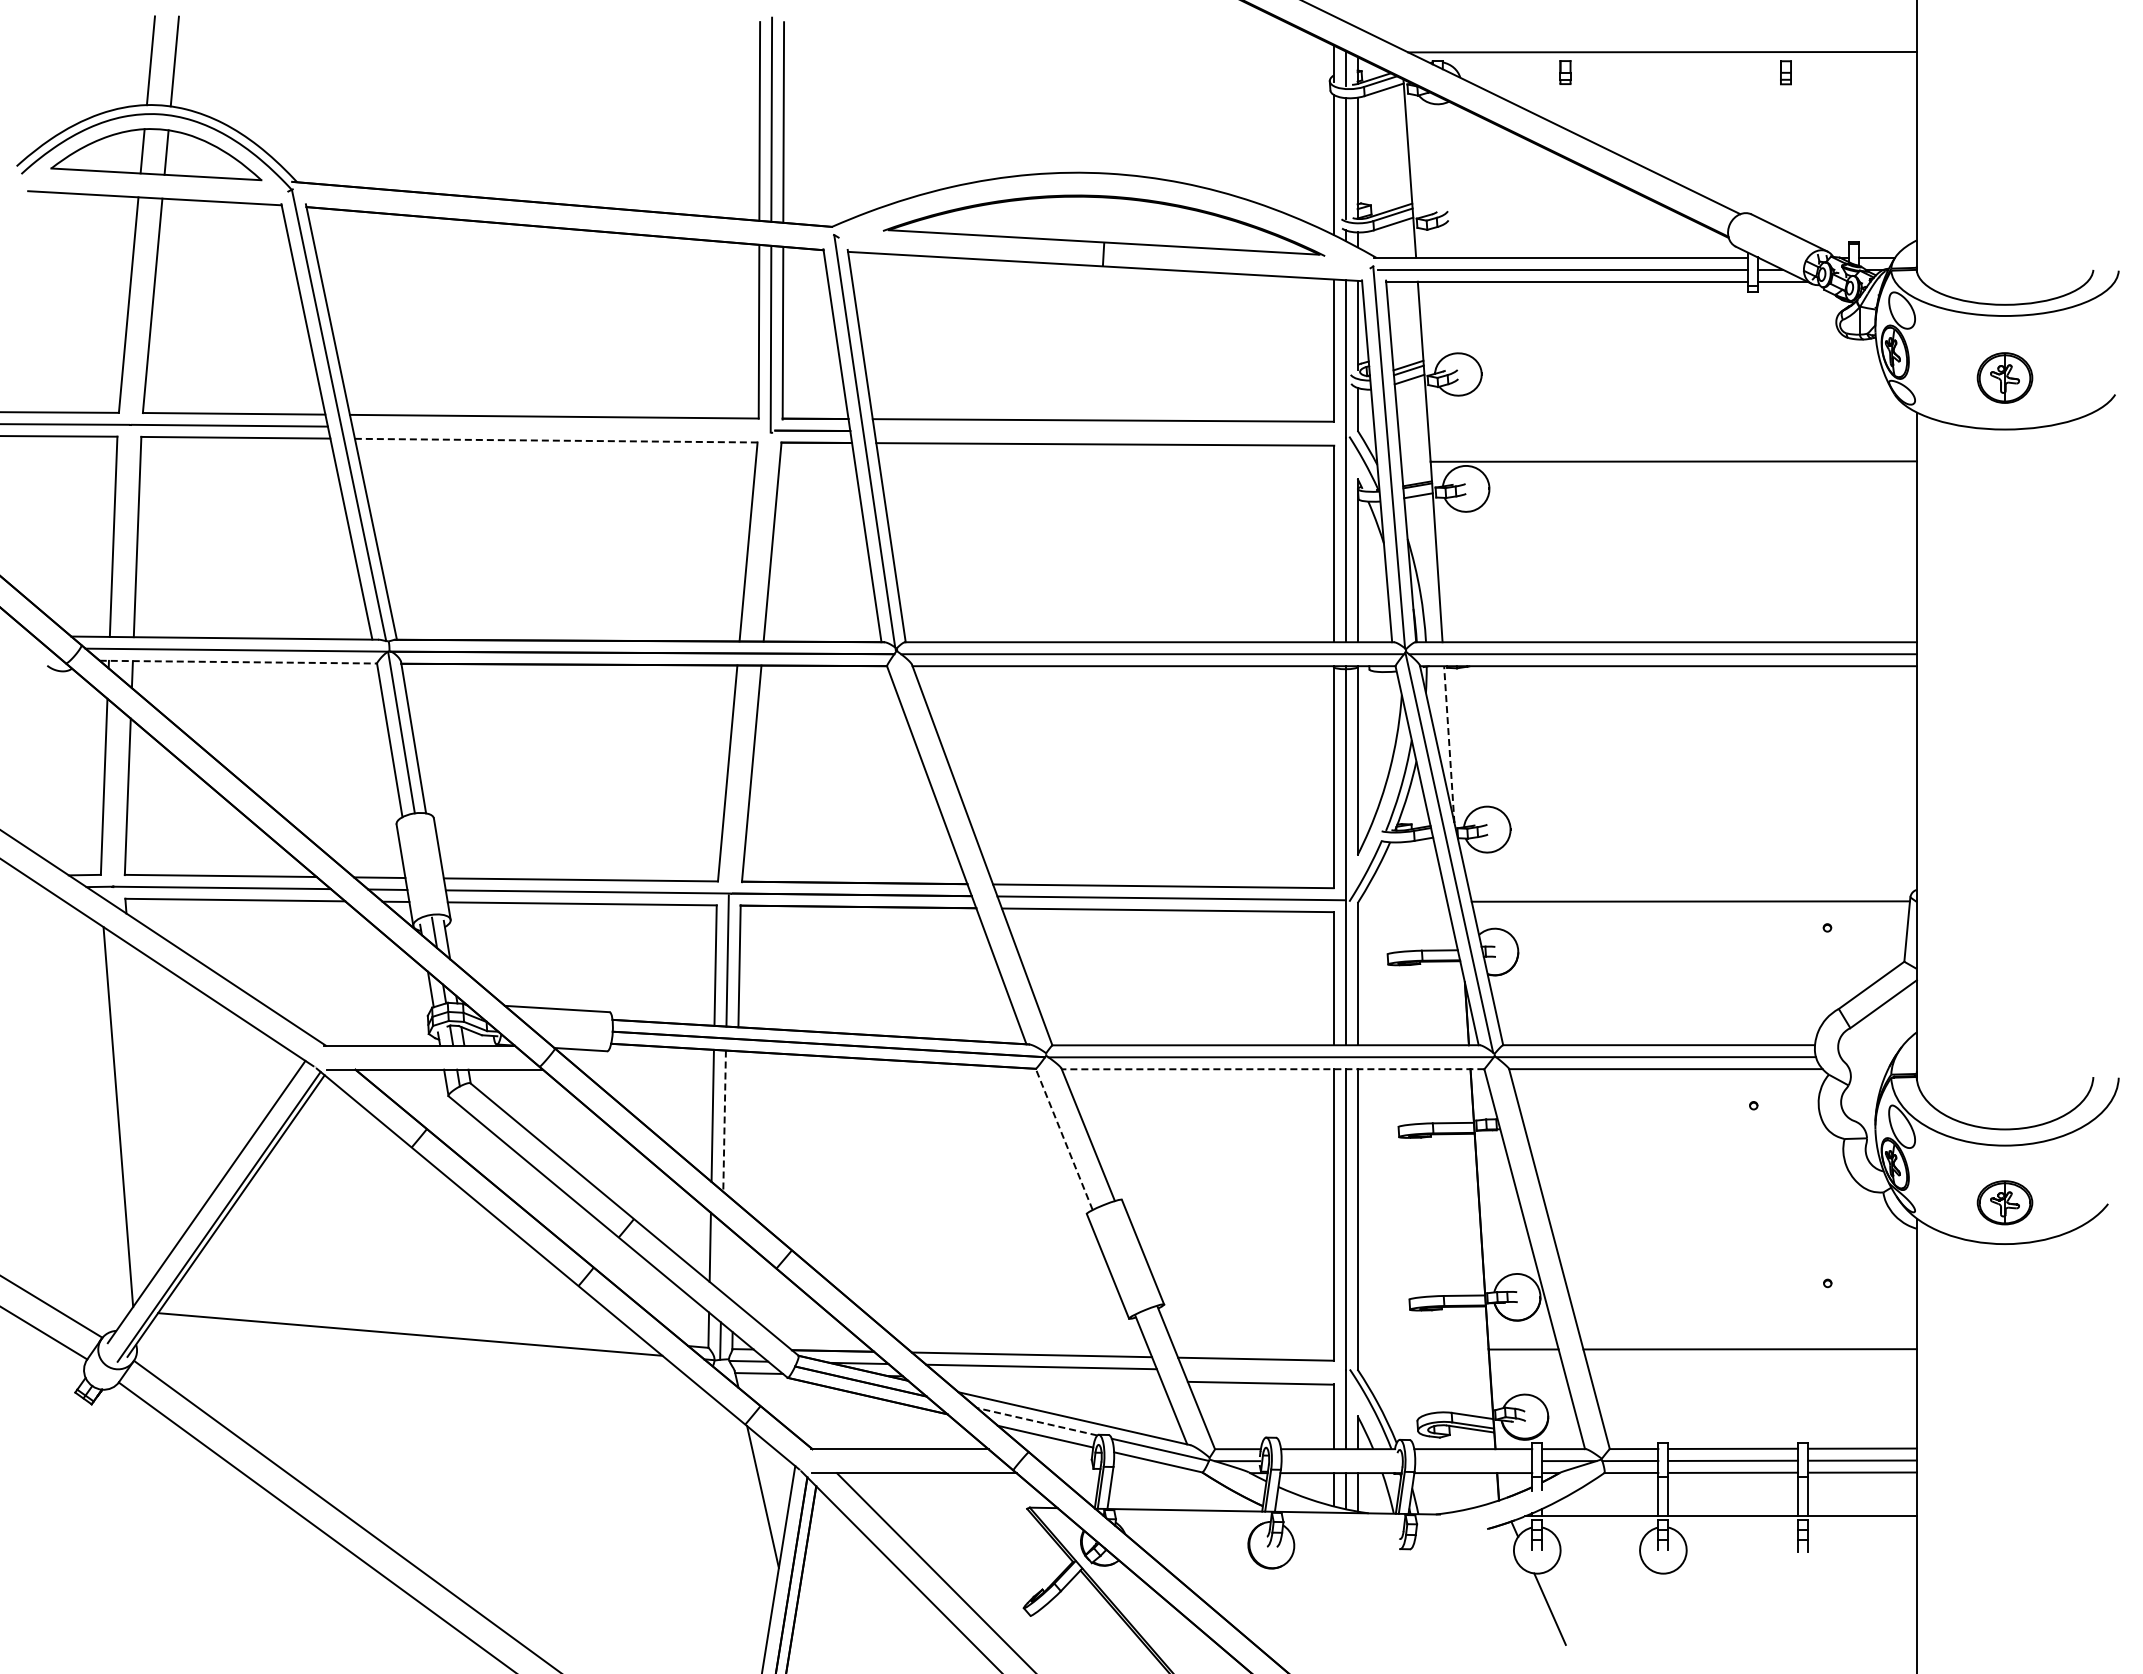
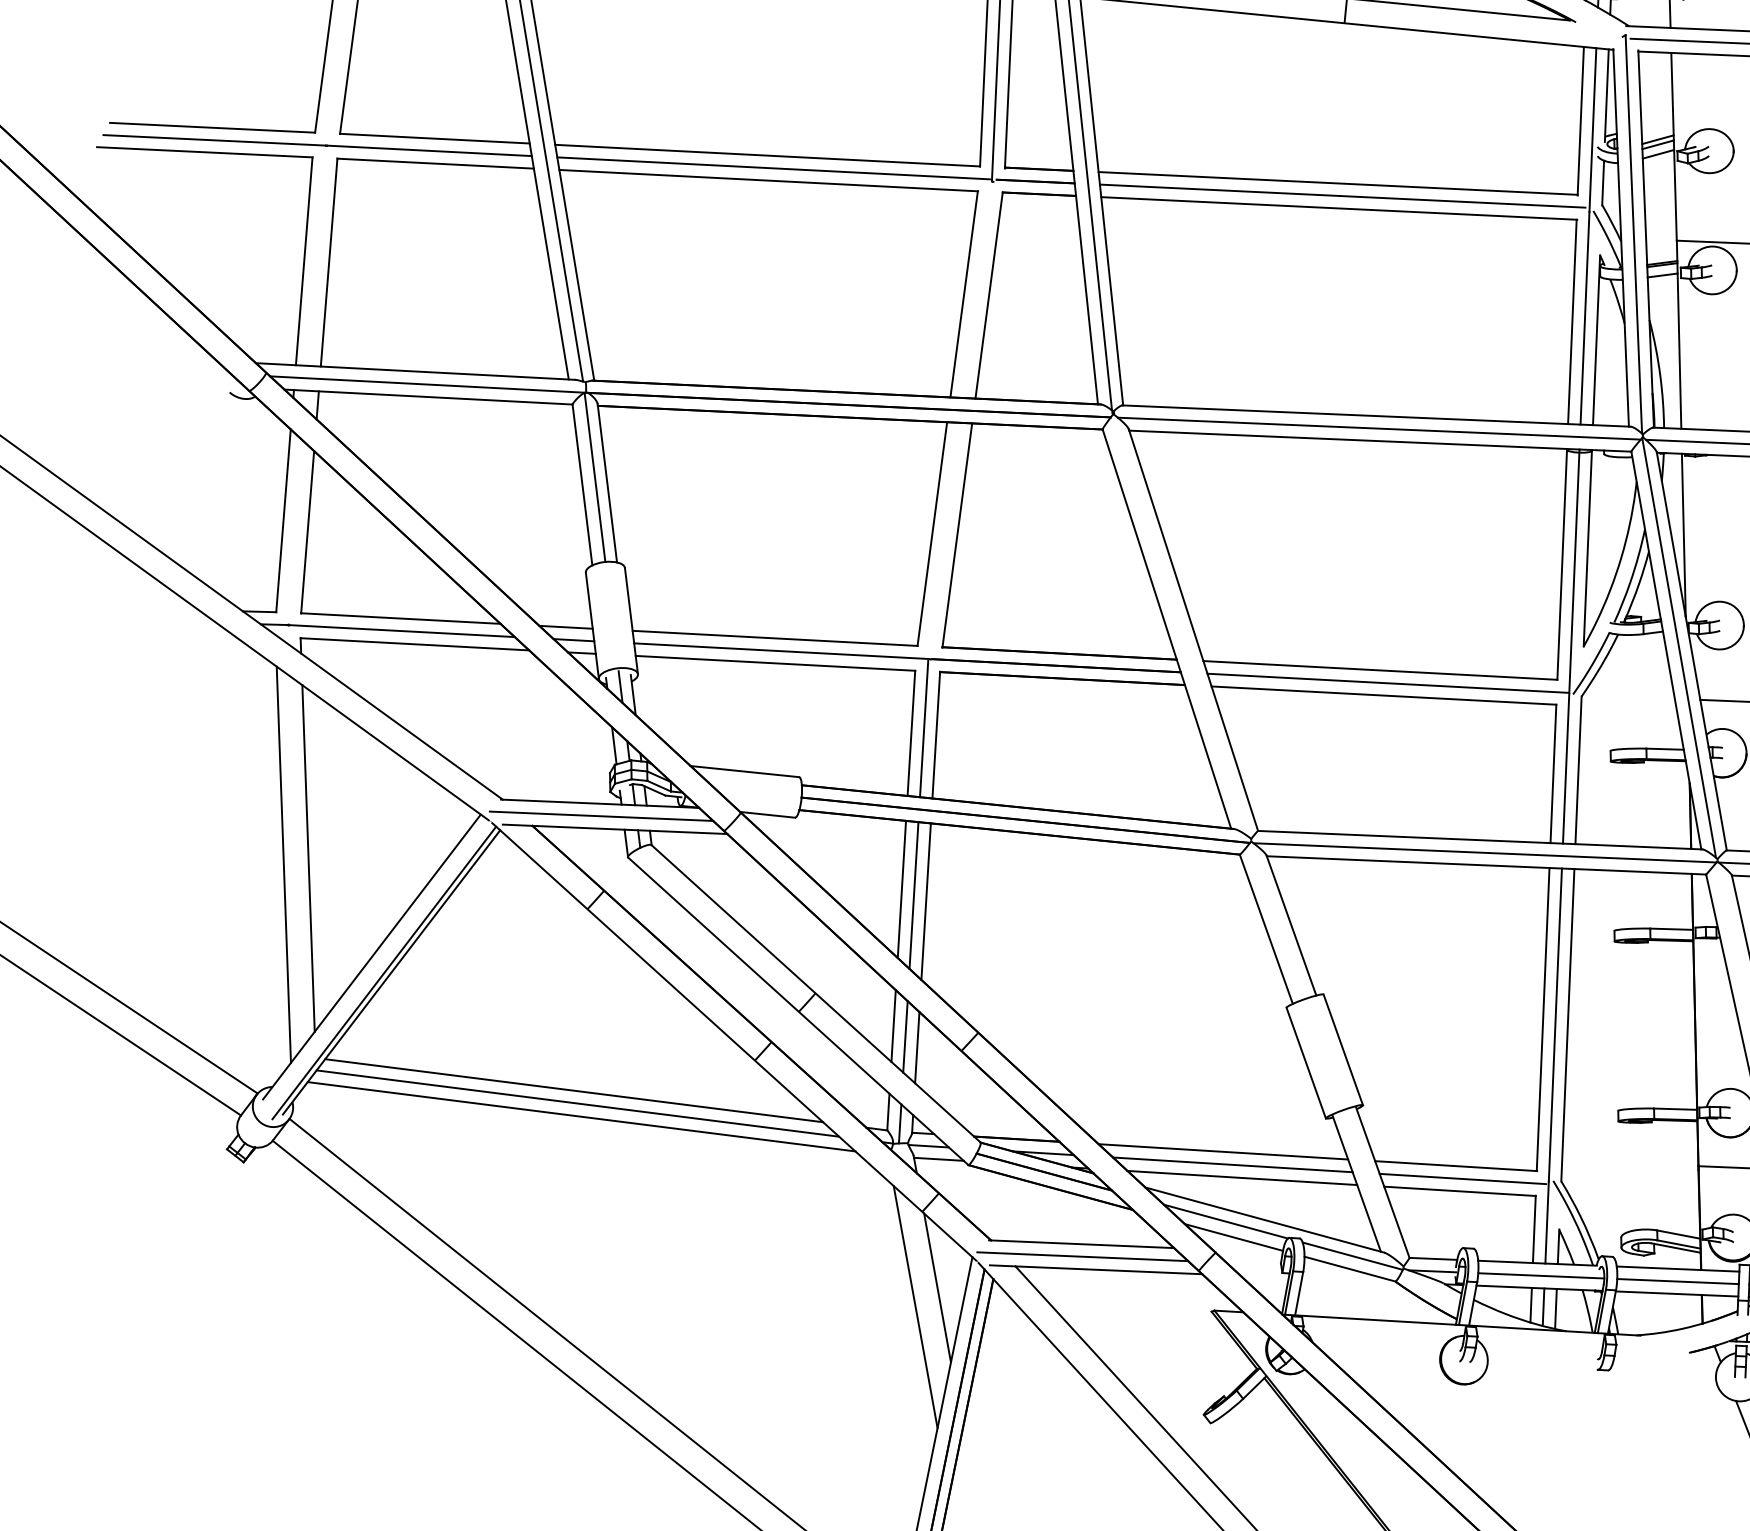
line: (560, 428) -> (773, 168), added
line: (1107, 432) -> (1342, 196), added
line: (555, 440) -> (767, 180), dashed -> solid
line: (238, 662) -> (428, 397), dashed -> solid
line: (1449, 744) -> (1684, 535), dashed -> solid
line: (421, 1057) -> (601, 816), added
line: (1272, 1069) -> (1485, 865), dashed -> solid
line: (141, 1109) -> (308, 857), added
line: (724, 1121) -> (913, 895), dashed -> solid
line: (736, 1126) -> (926, 901), added
line: (1064, 1138) -> (1266, 928), dashed -> solid
line: (721, 1256) -> (904, 1036), added
line: (733, 1266) -> (916, 1046), added
line: (405, 1322) -> (573, 1090), added
line: (414, 1346) -> (581, 1116), added
line: (1262, 1370) -> (1462, 1178), added
line: (1050, 1379) -> (1241, 1178), added
line: (1037, 1421) -> (1226, 1221), dashed -> solid
line: (900, 1461) -> (1082, 1256), added
line: (1341, 1461) -> (1540, 1276), added
line: (1473, 1461) -> (1677, 1281), added
line: (742, 1516) -> (915, 1307), added

